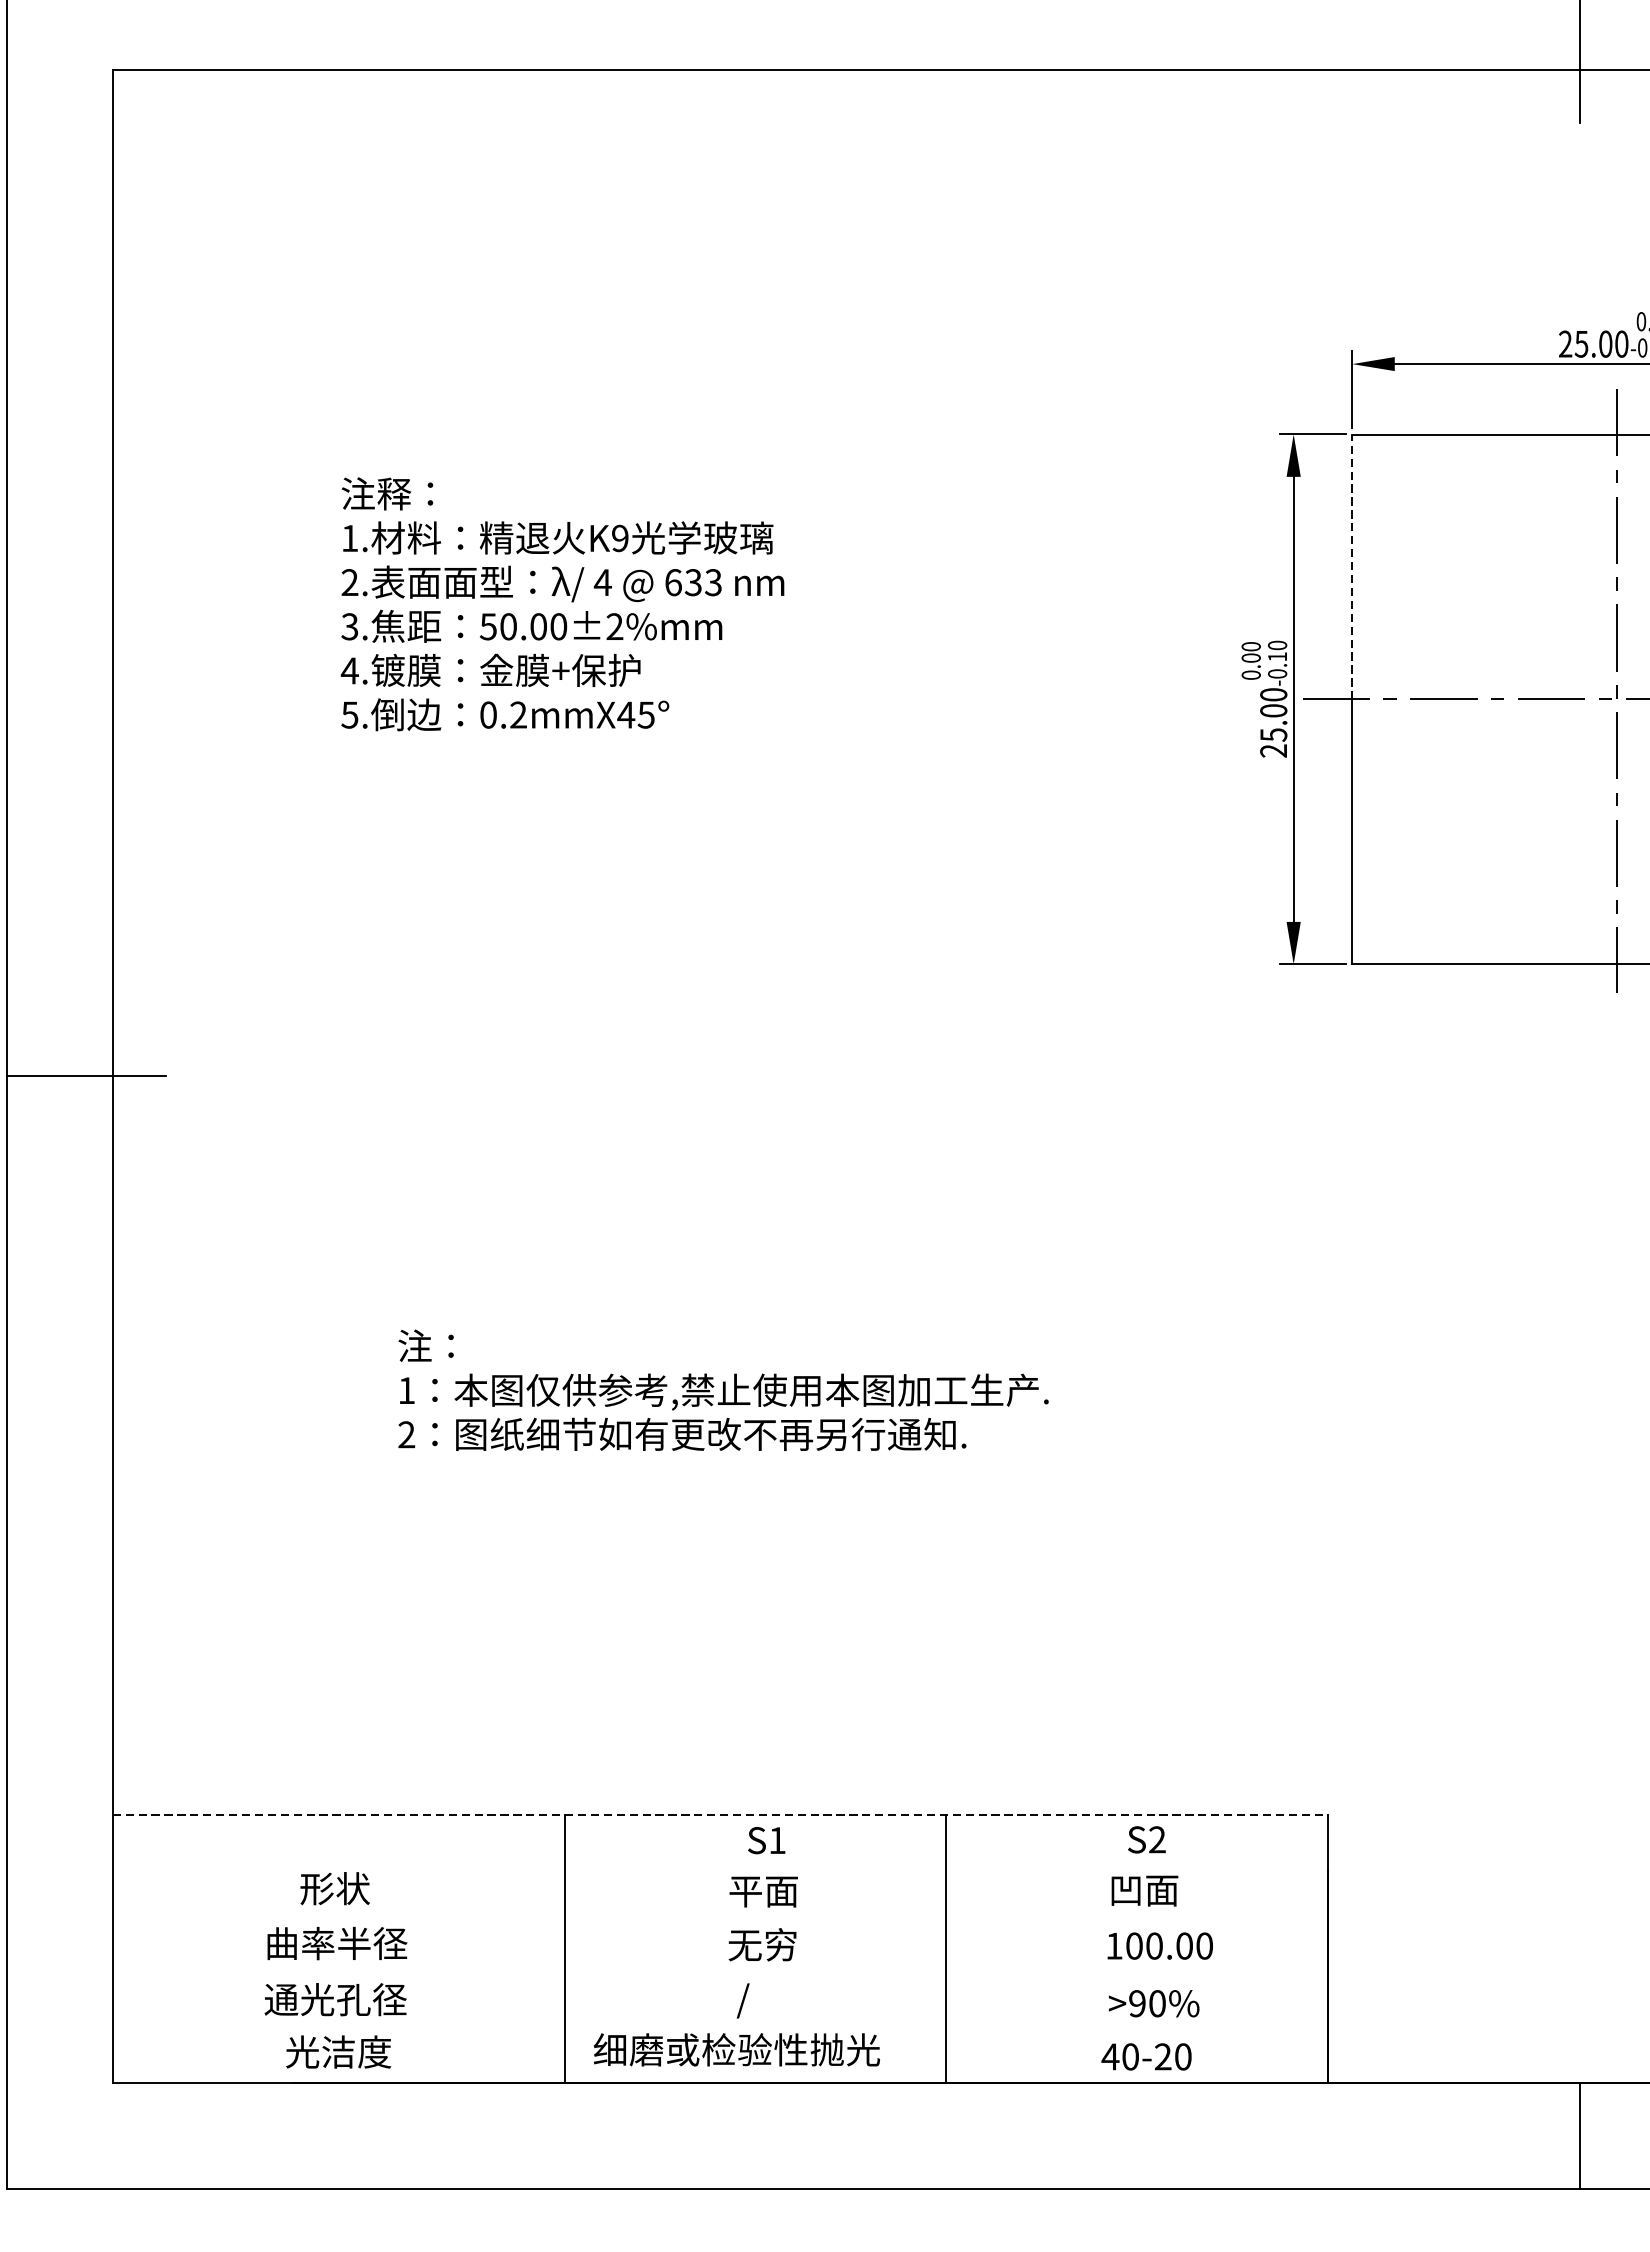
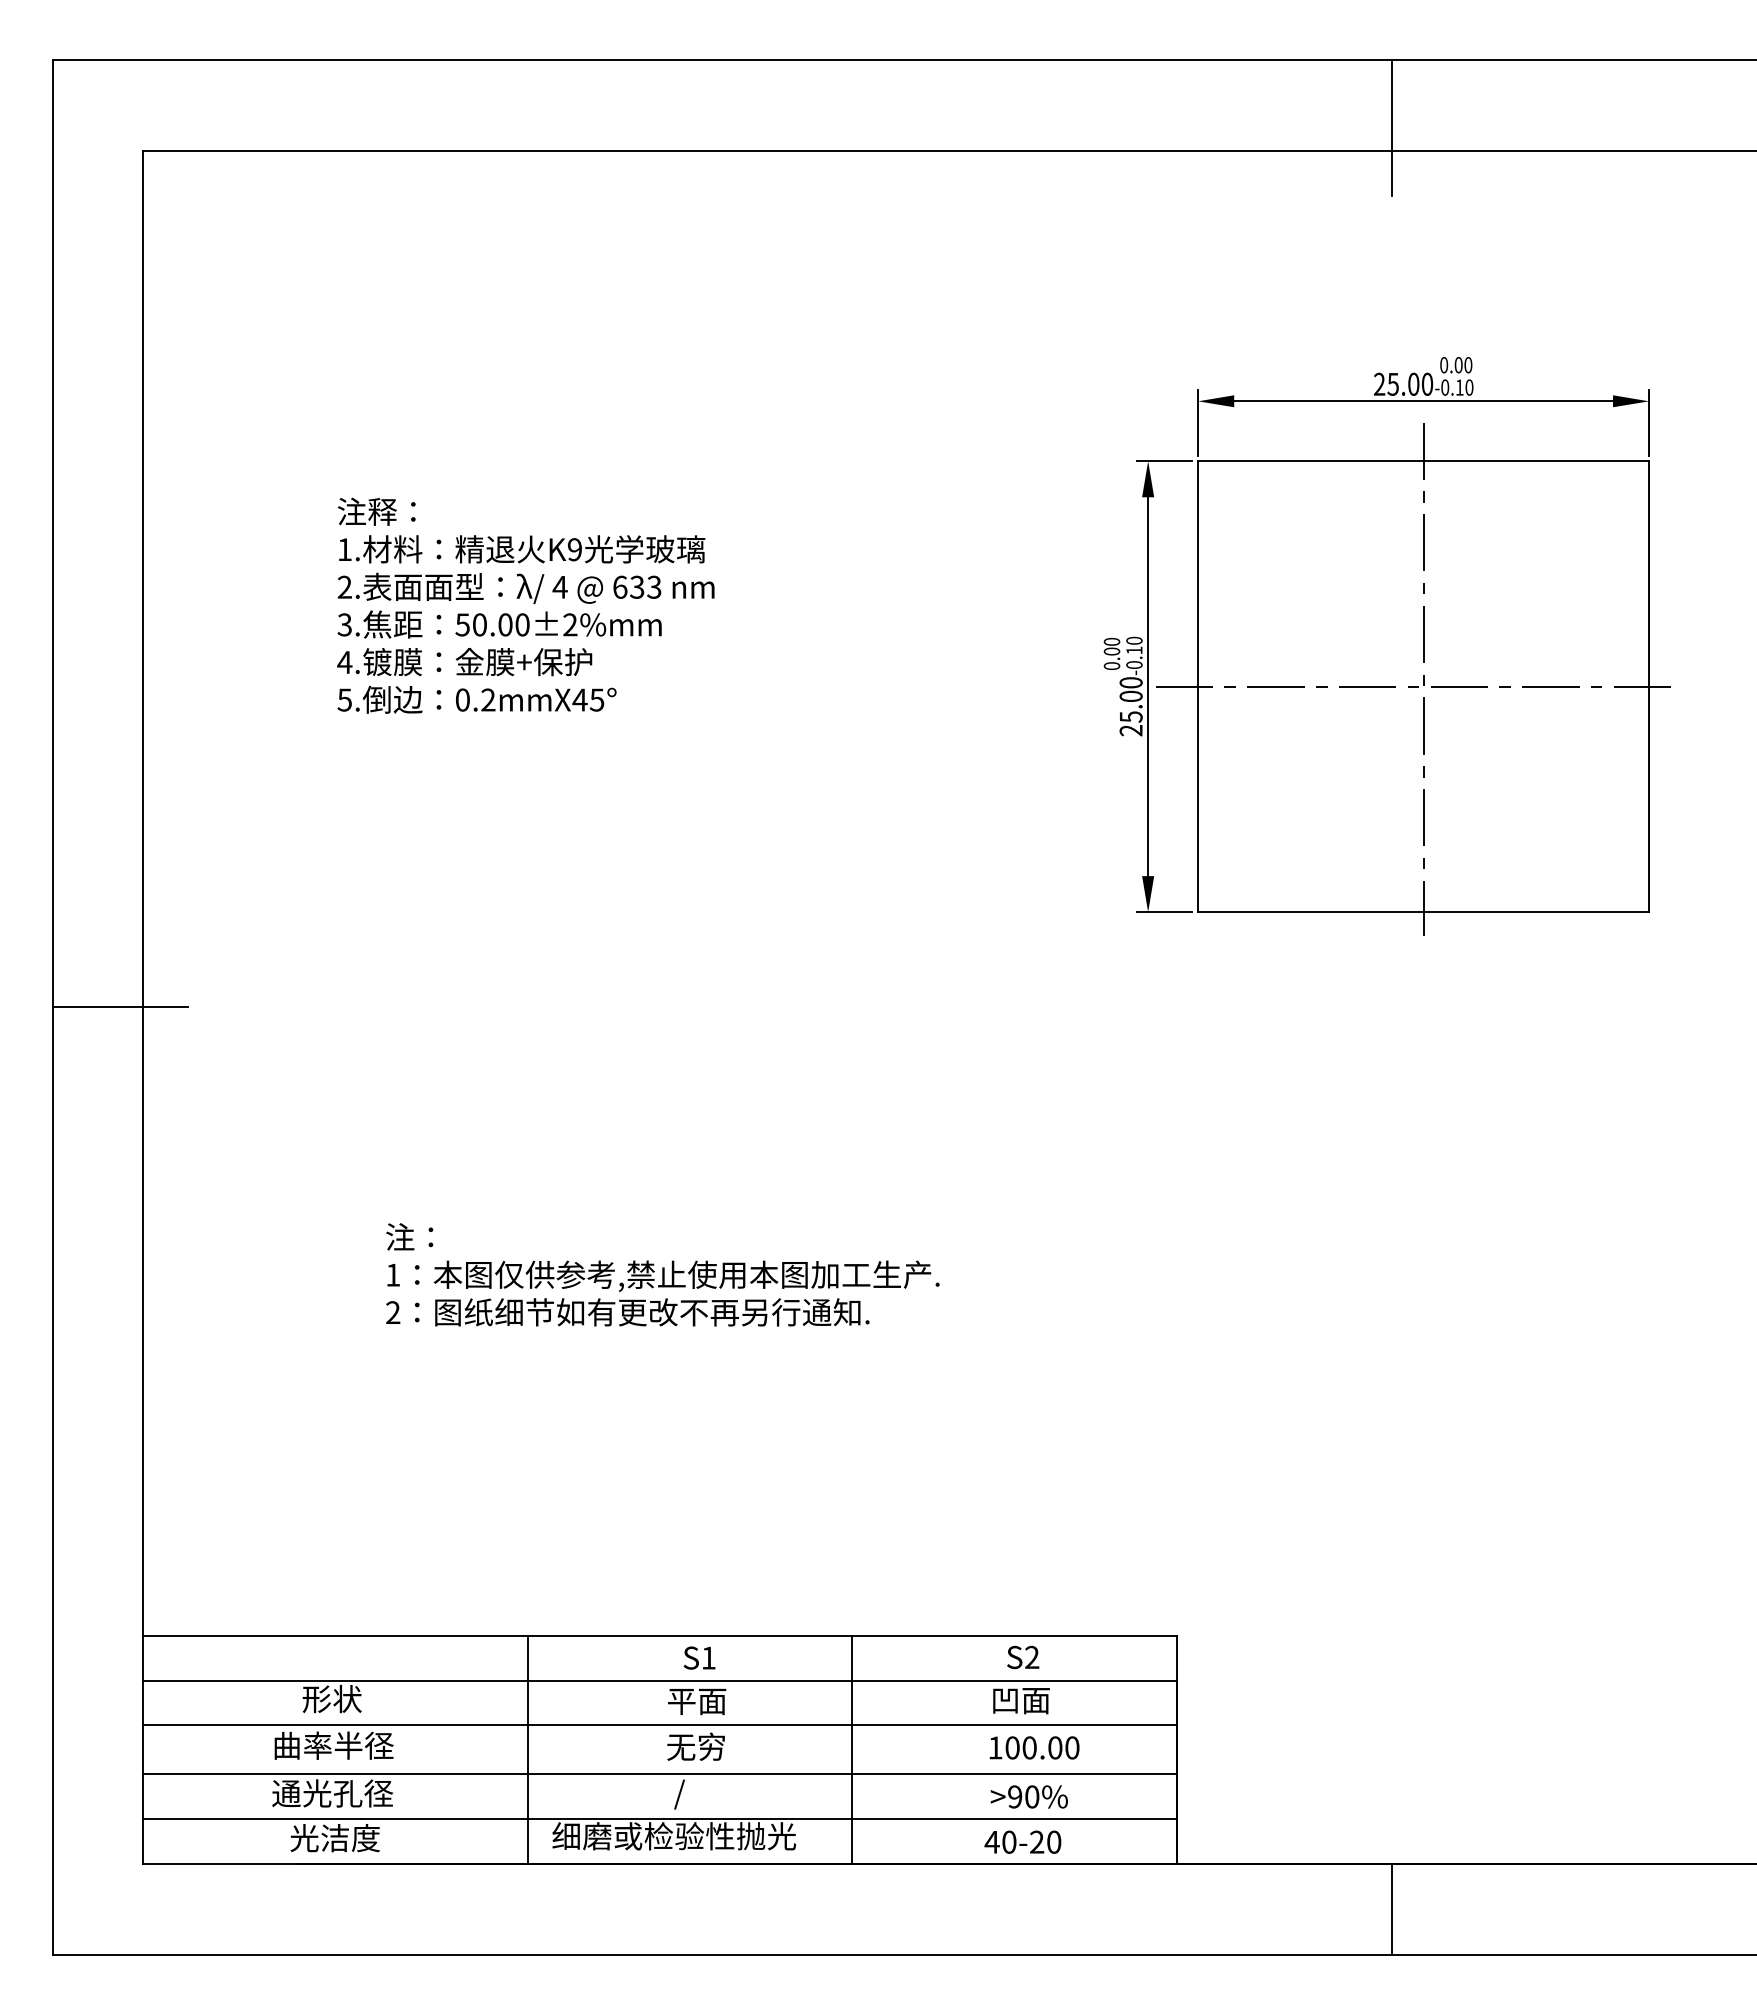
line: (1352, 567) -> (1198, 574), dashed -> solid
line: (720, 1814) -> (660, 1635), dashed -> solid
line: (719, 1868) -> (659, 1681), added
line: (719, 1919) -> (659, 1725), added
line: (719, 1977) -> (659, 1774), added
line: (719, 2030) -> (659, 1819), added

